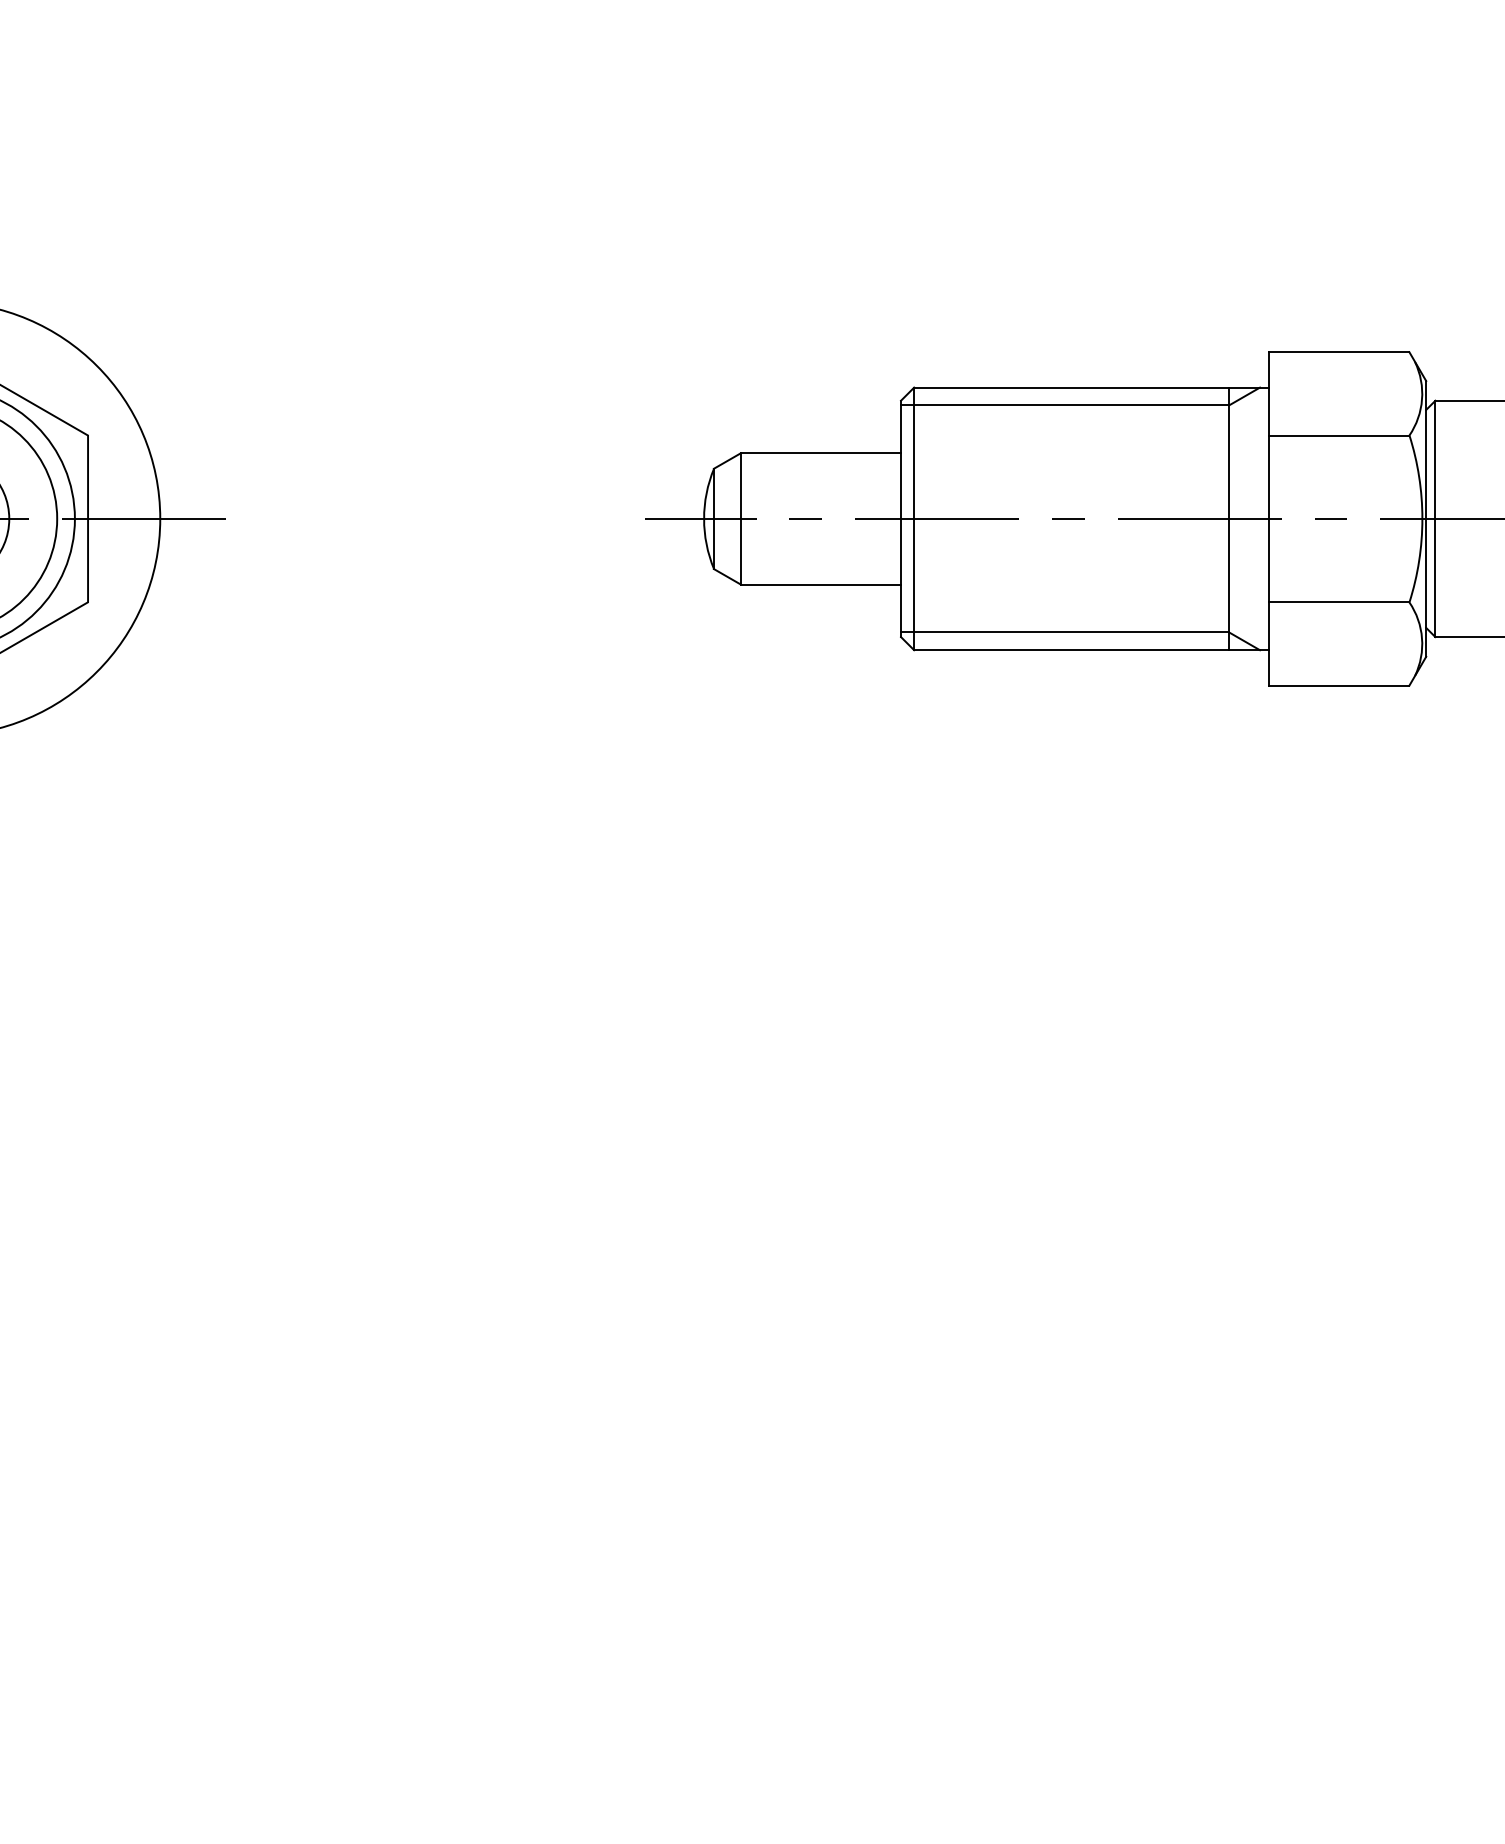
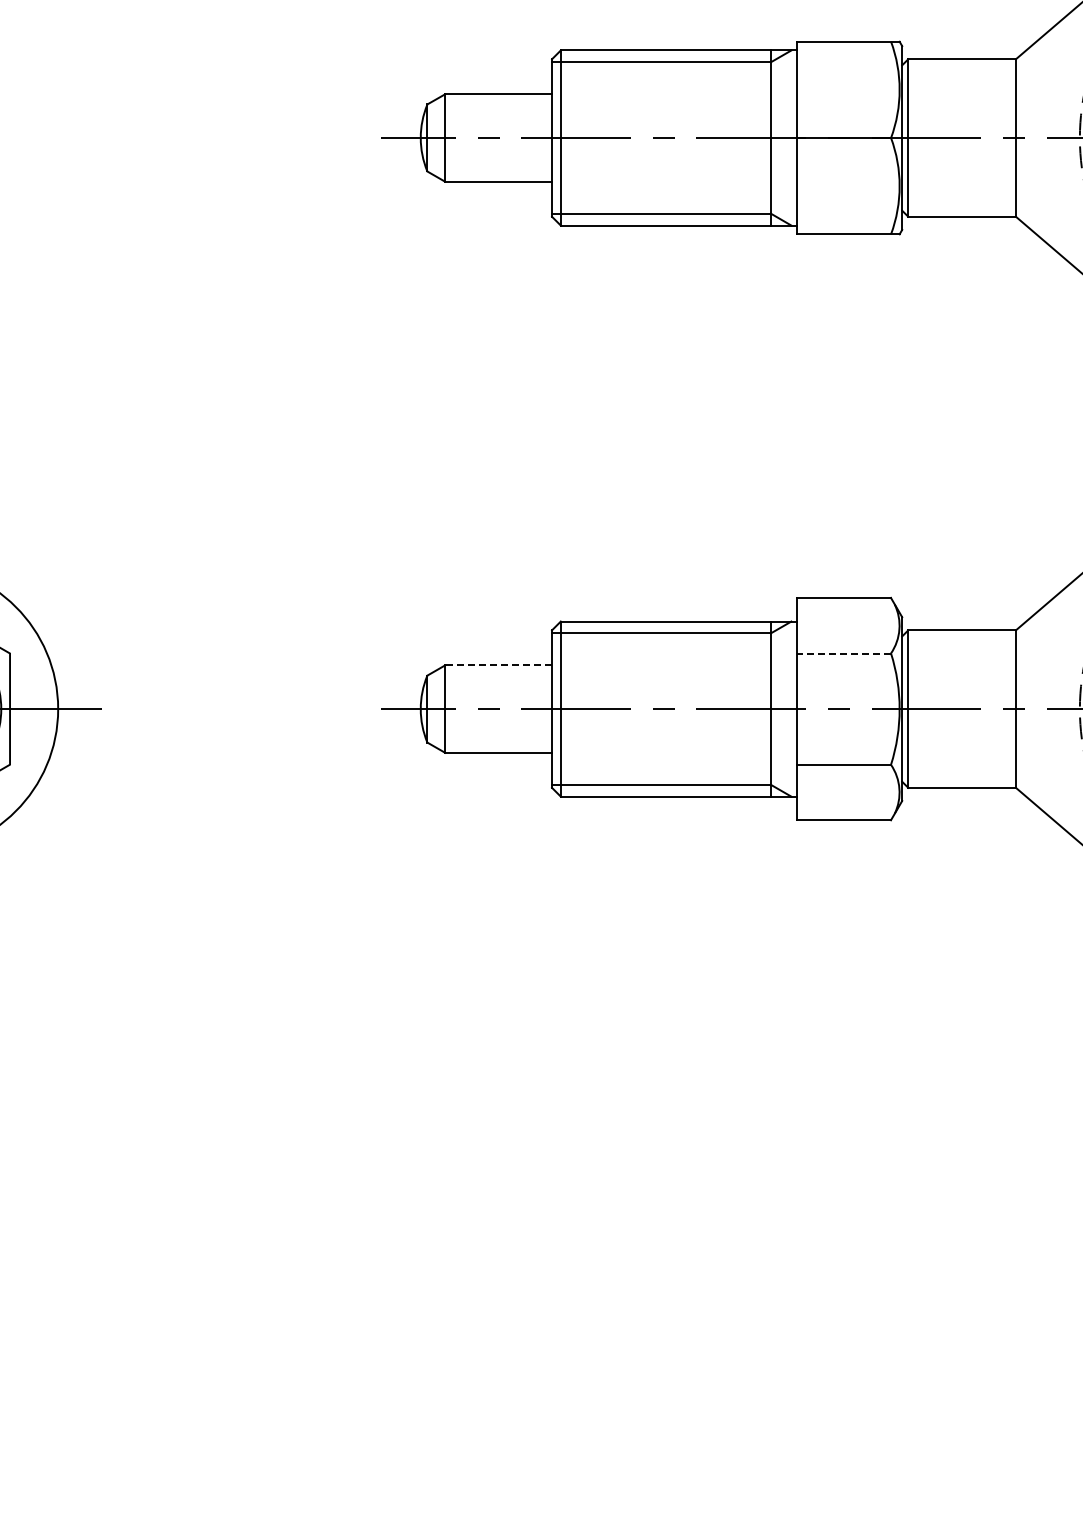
line: (1339, 435) -> (844, 653), solid -> dashed
line: (820, 453) -> (498, 665), solid -> dashed

